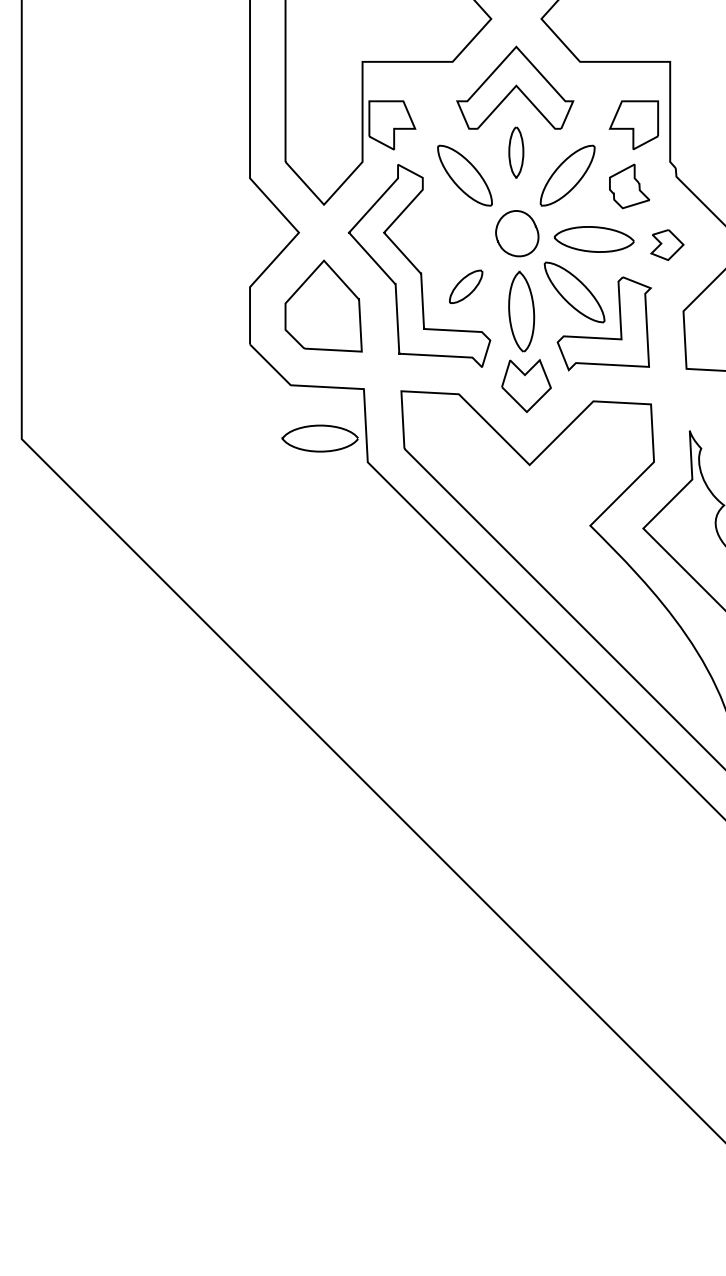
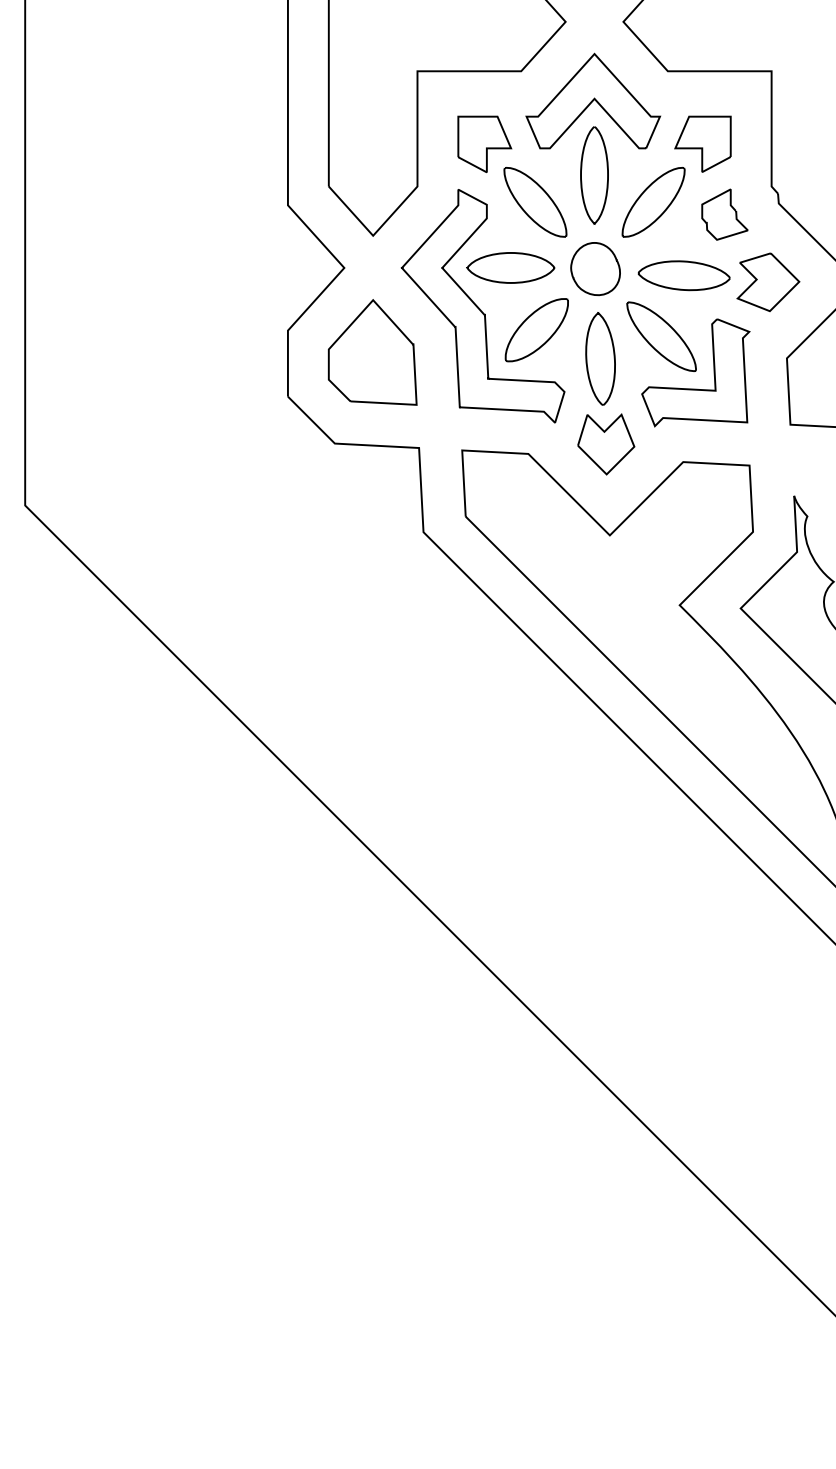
part: (633, 124) -> (702, 143), moved
part: (392, 125) -> (484, 144), moved
part: (516, 152) -> (594, 175), size x1.67
part: (667, 244) -> (768, 281), size x1.67
part: (465, 287) -> (536, 330), size x1.67
part: (319, 438) -> (510, 267), moved

